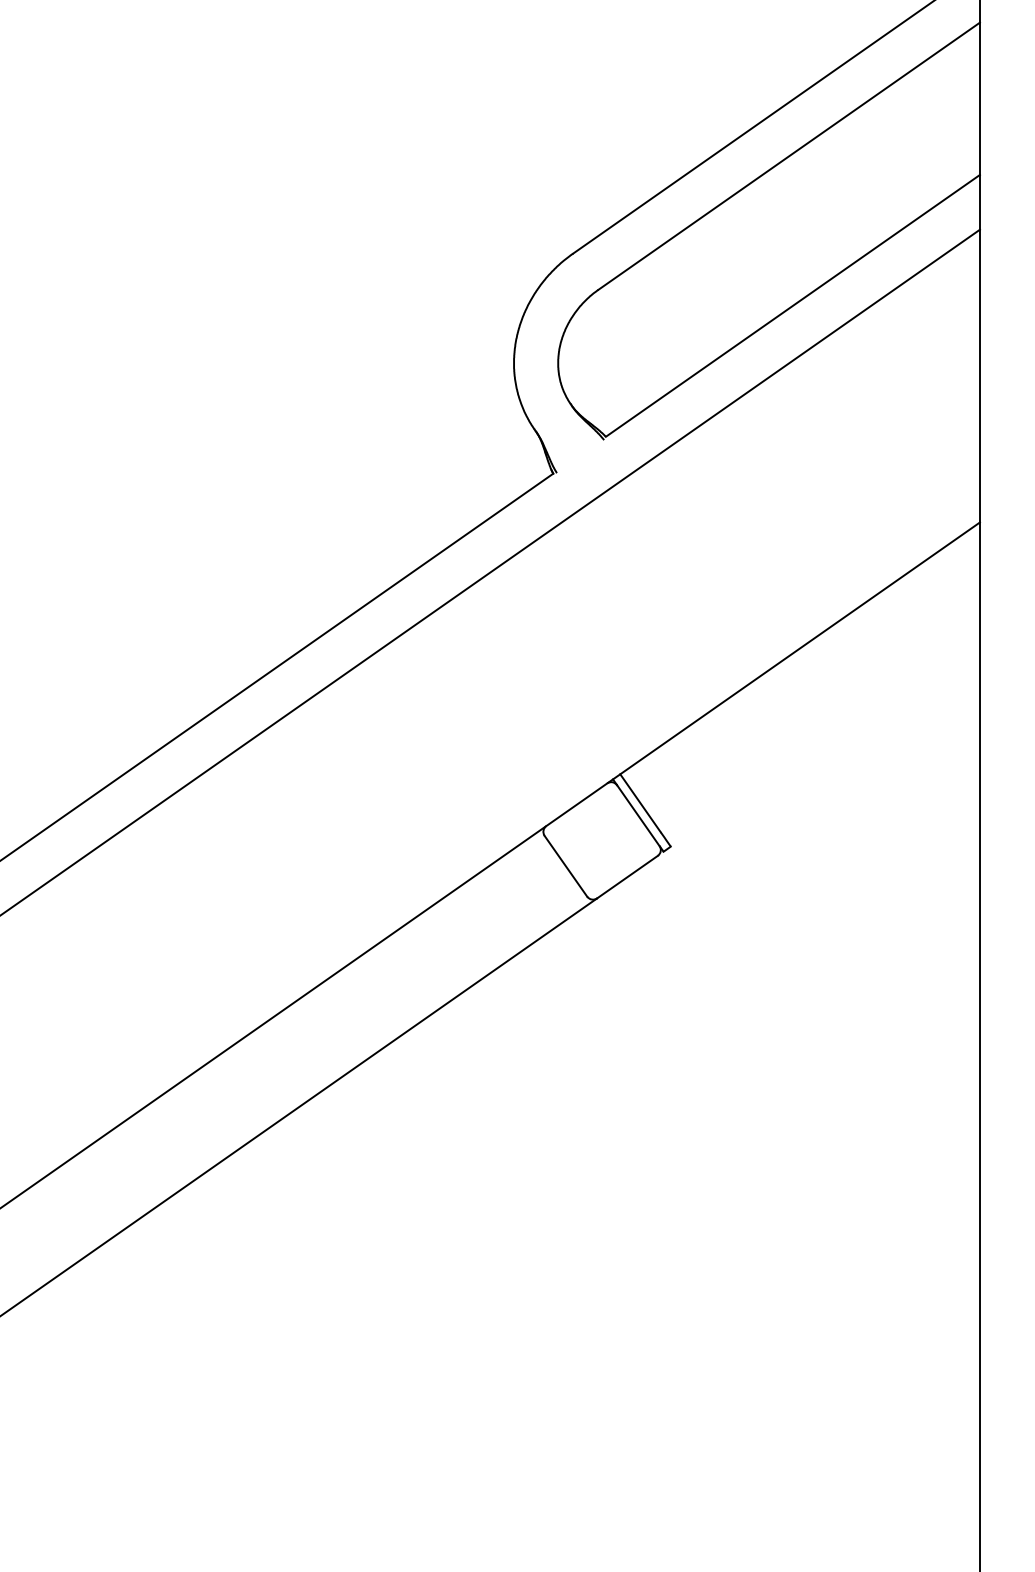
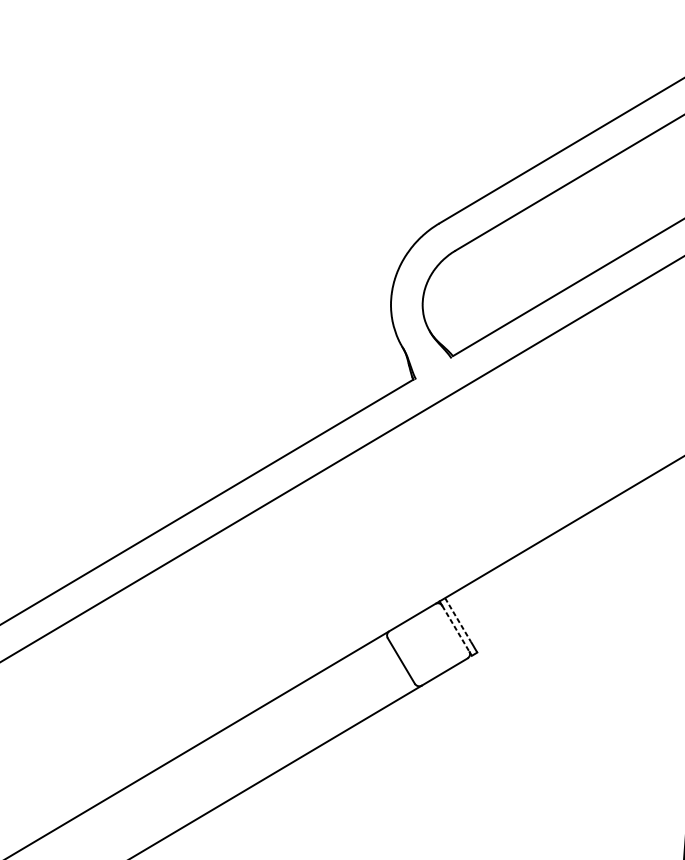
line: (640, 803) -> (458, 620), solid -> dashed
line: (638, 815) -> (455, 628), solid -> dashed

